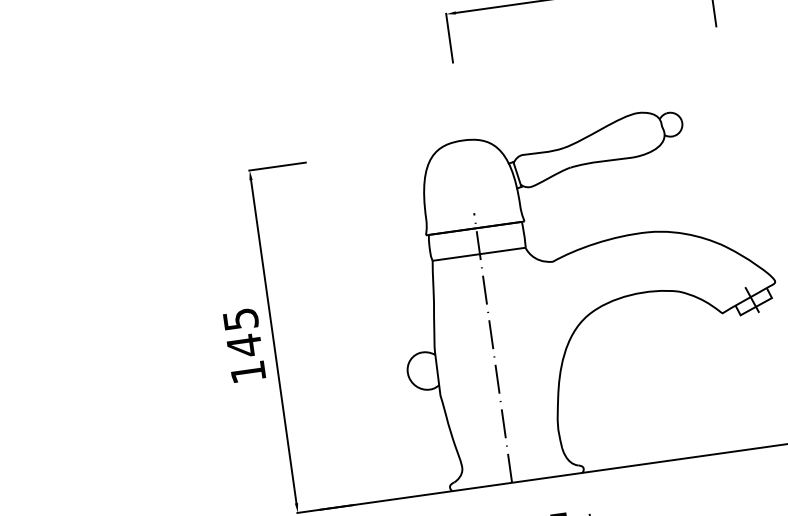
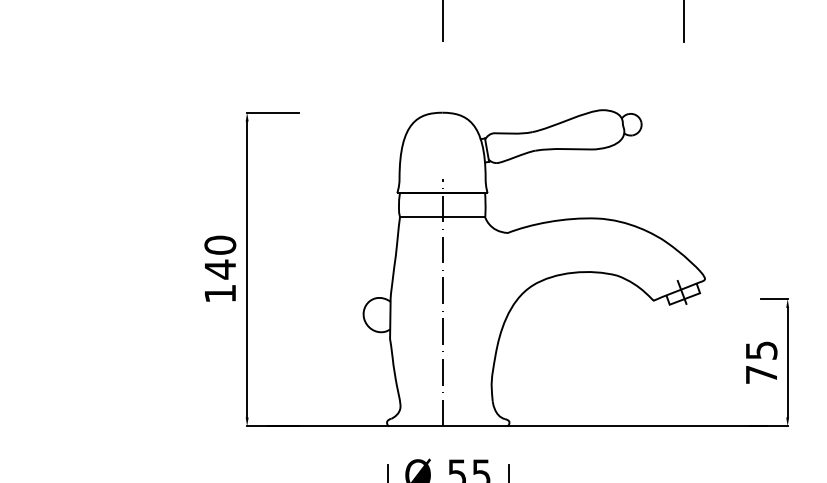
text: (240, 318) -> (220, 244), 145 -> 140

